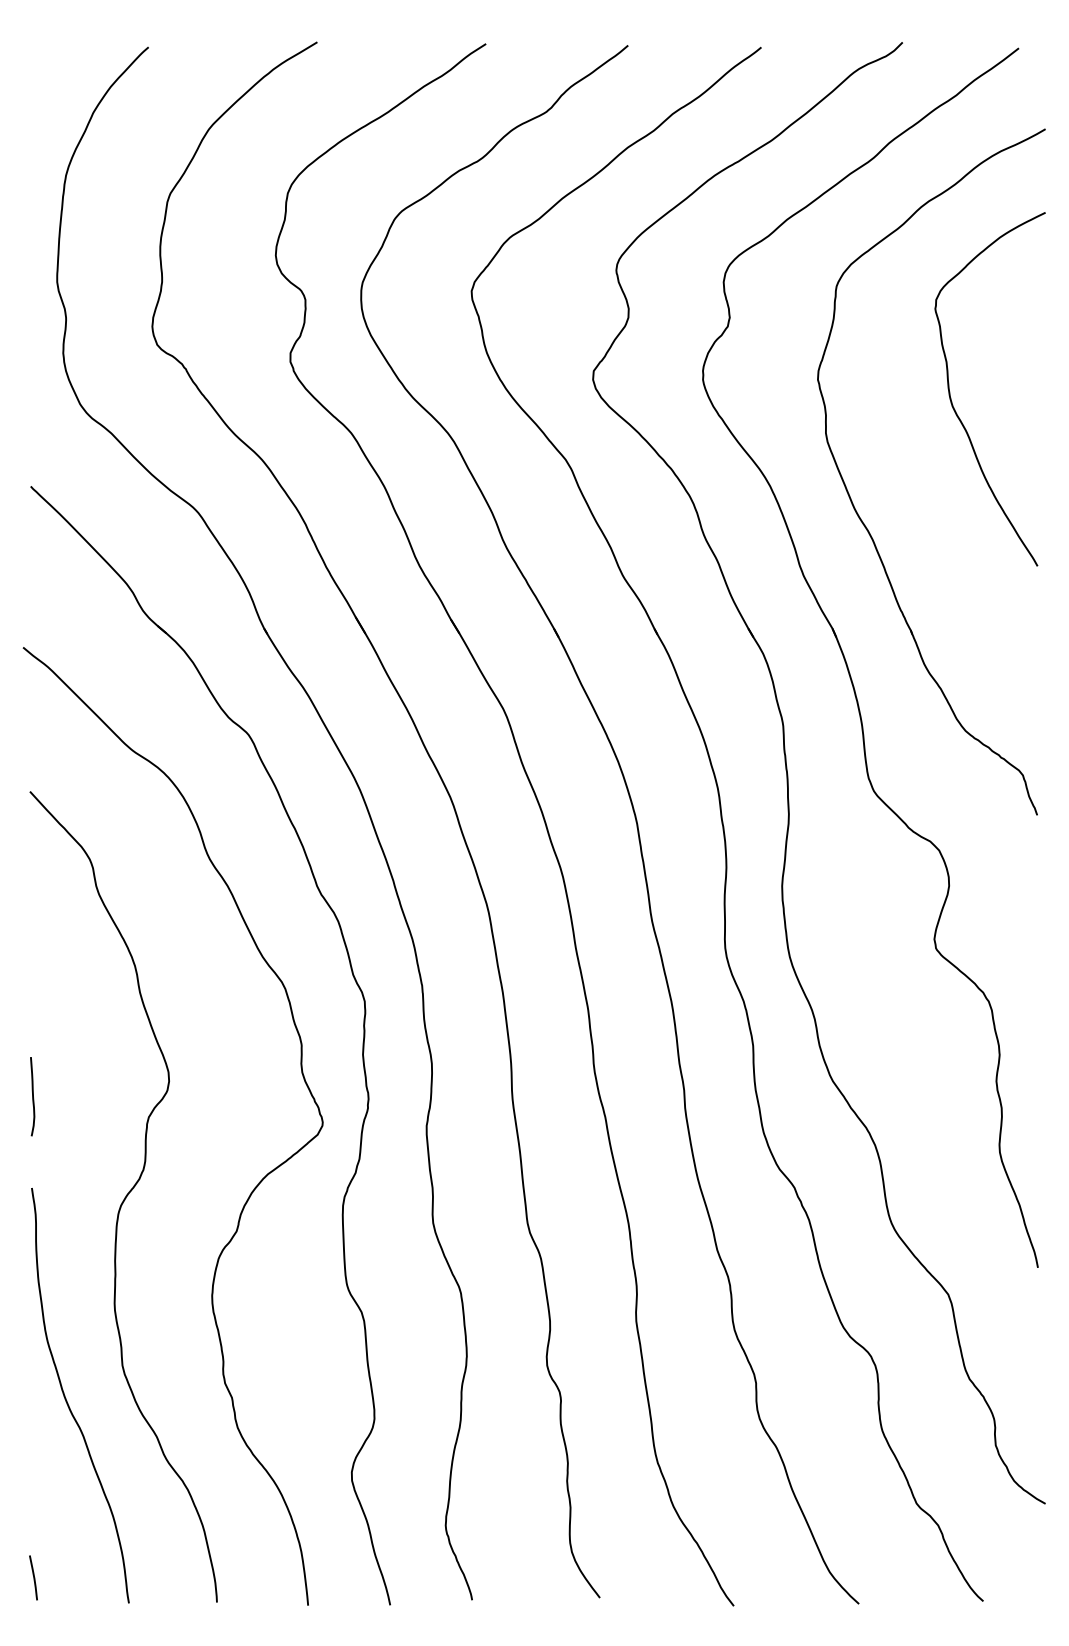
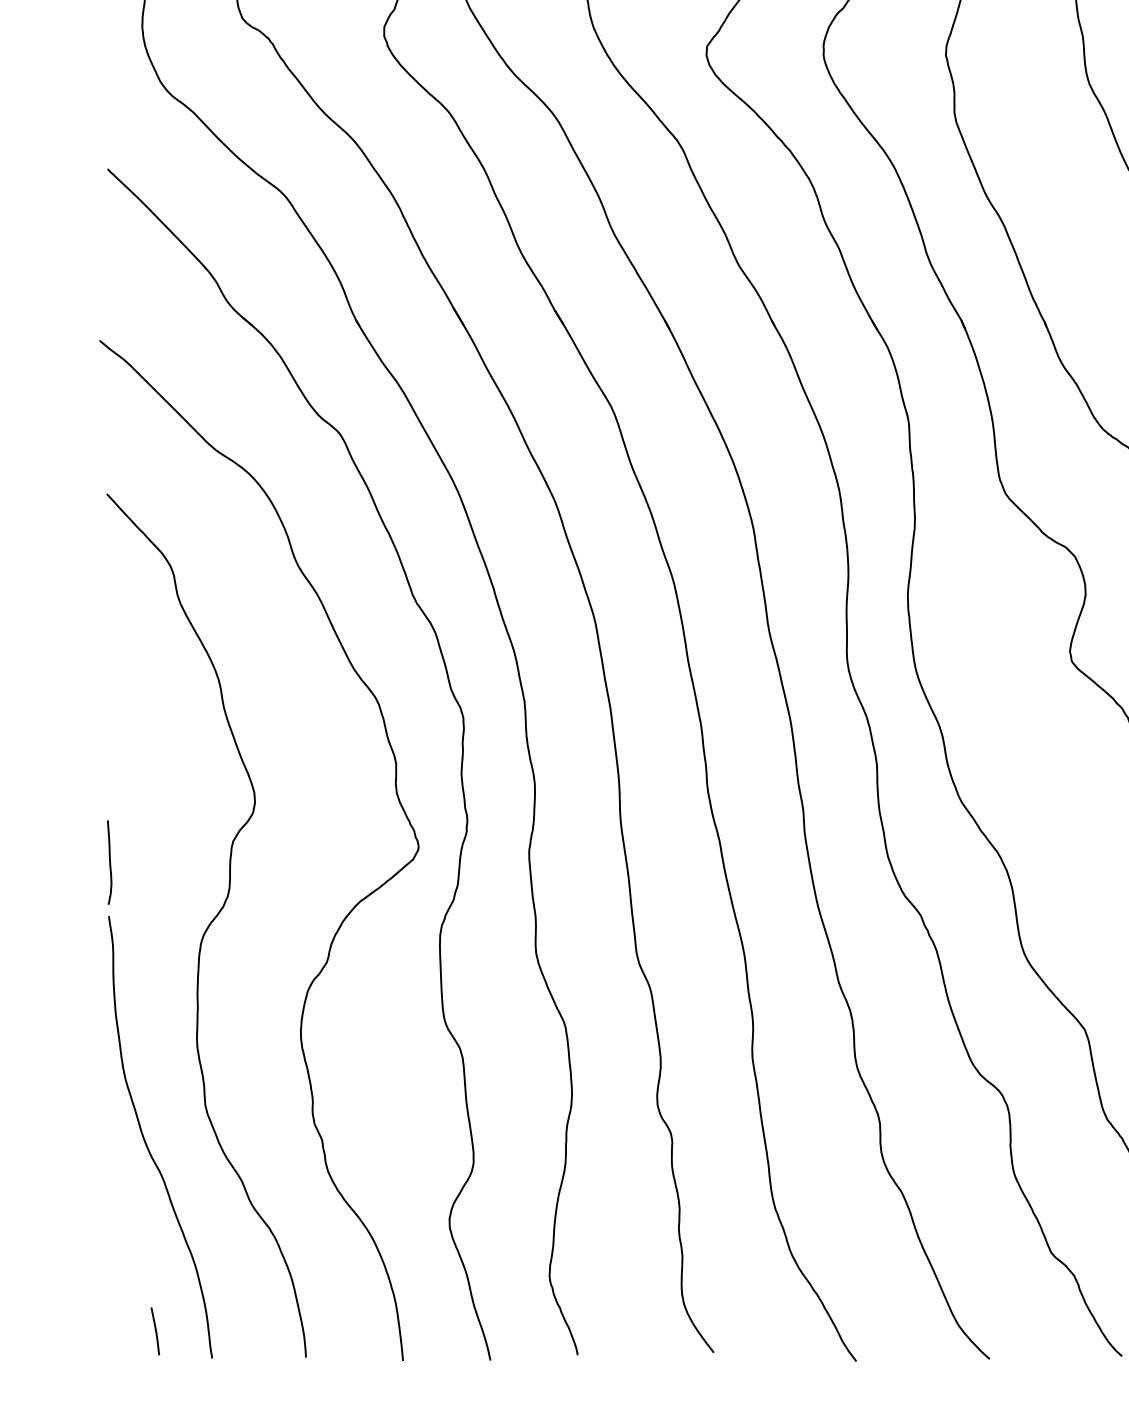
curve: (32, 1096) -> (109, 862), moved
line: (33, 1577) -> (155, 1330), moved

